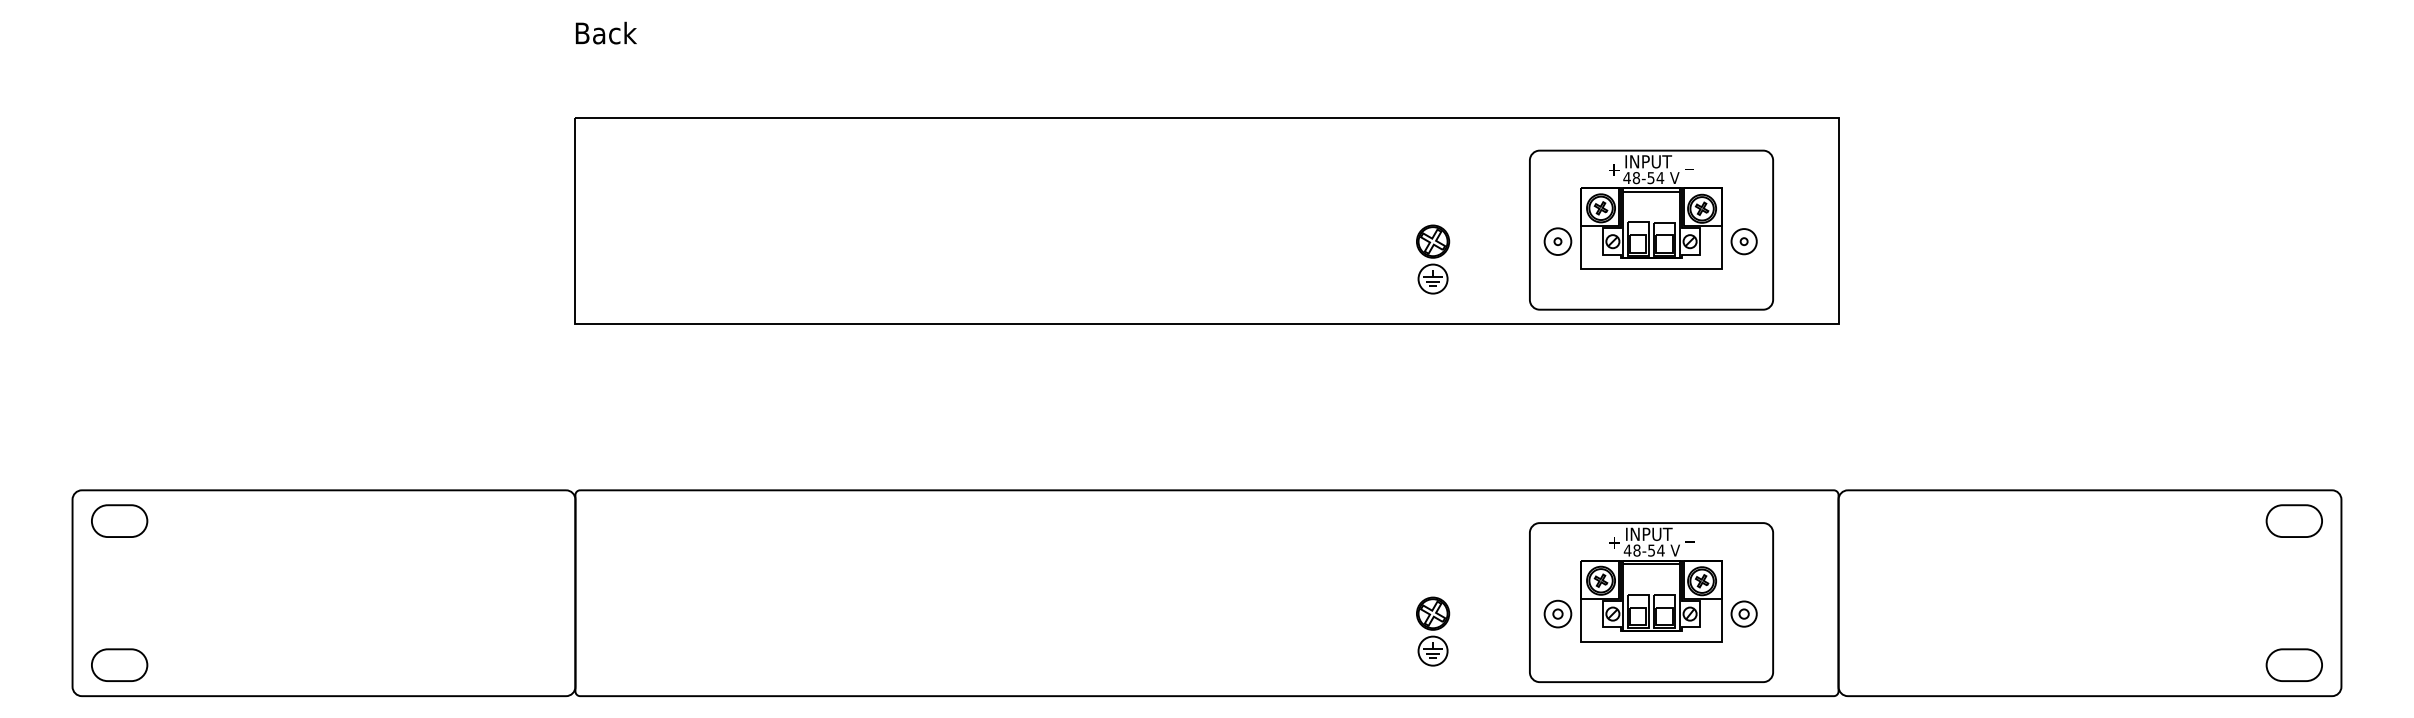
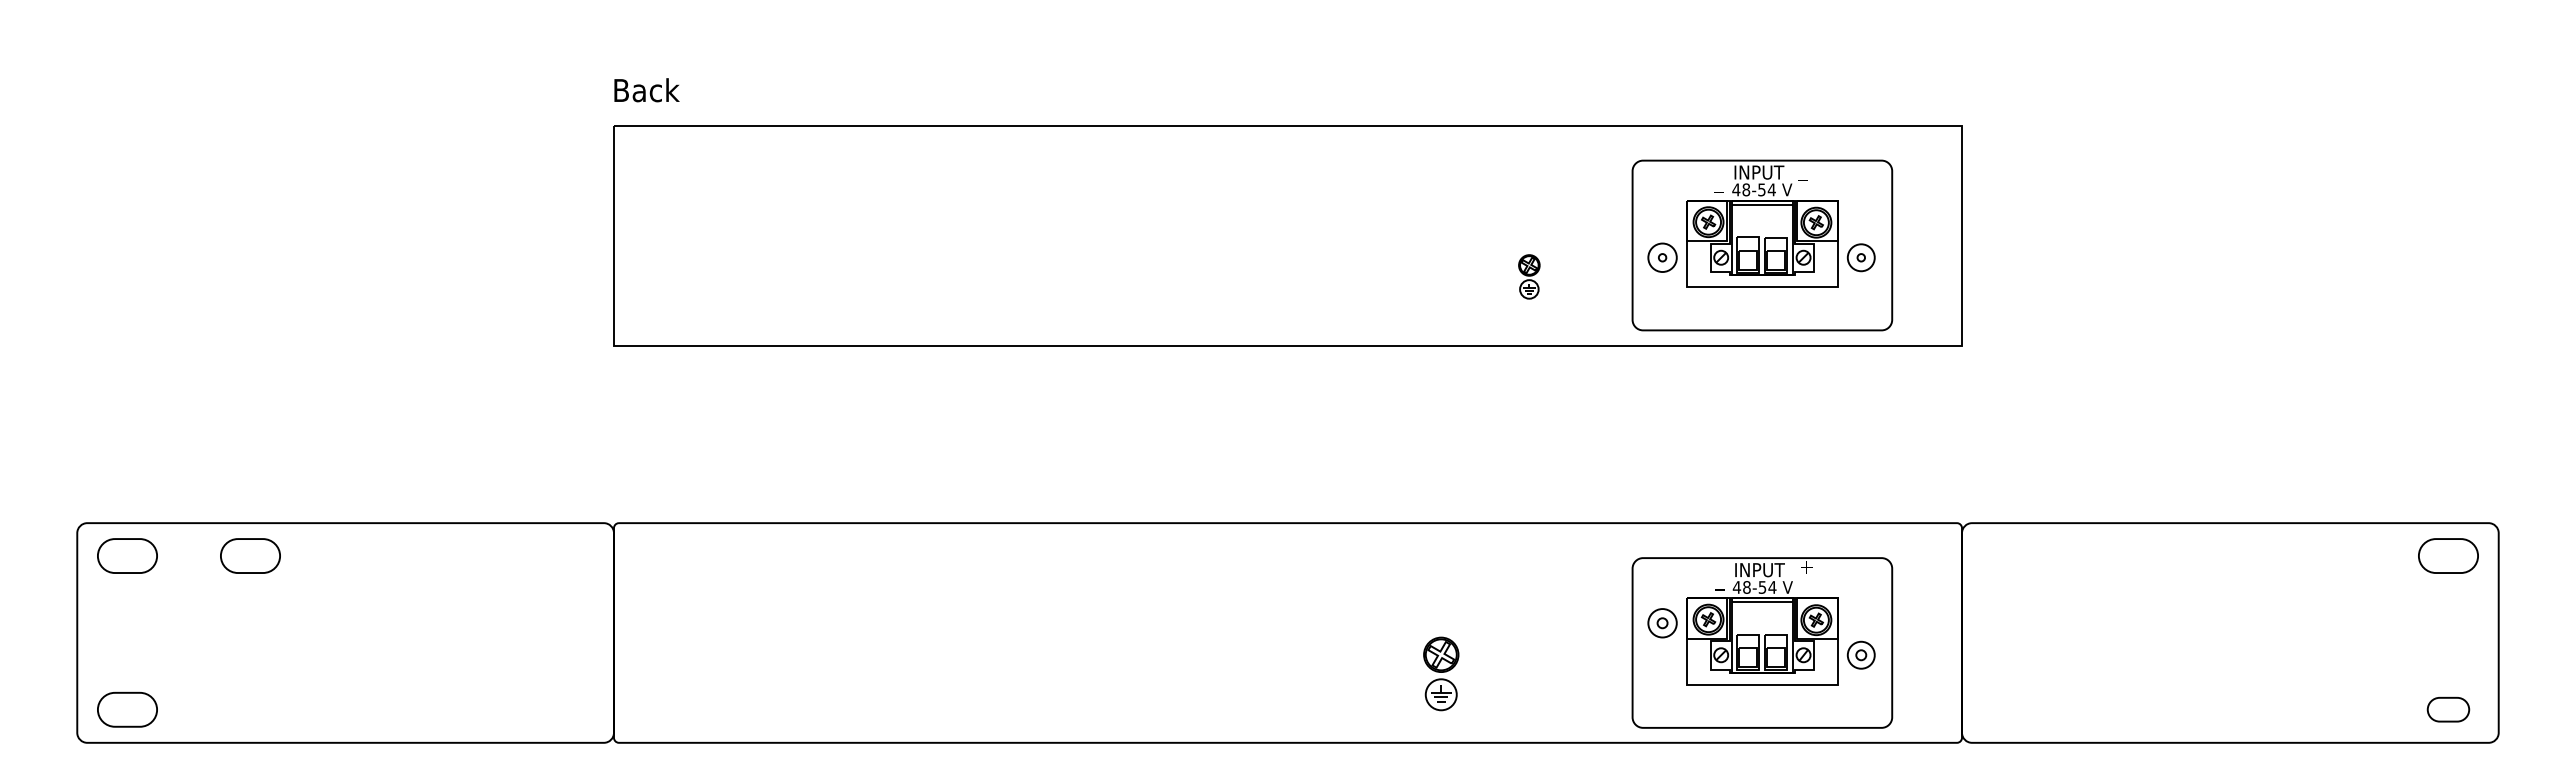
text: (605, 33) -> (646, 90), moved
text: (1612, 172) -> (1720, 183), + -> _
part: (1433, 259) -> (1529, 276), size x0.6
part: (234, 520) -> (250, 555), added
text: (1691, 533) -> (1805, 569), _ -> +
text: (1613, 544) -> (1721, 581), + -> _
part: (1557, 614) -> (1662, 623), moved
part: (1433, 631) -> (1441, 673), moved
part: (2294, 664) -> (2448, 709), size x0.7

